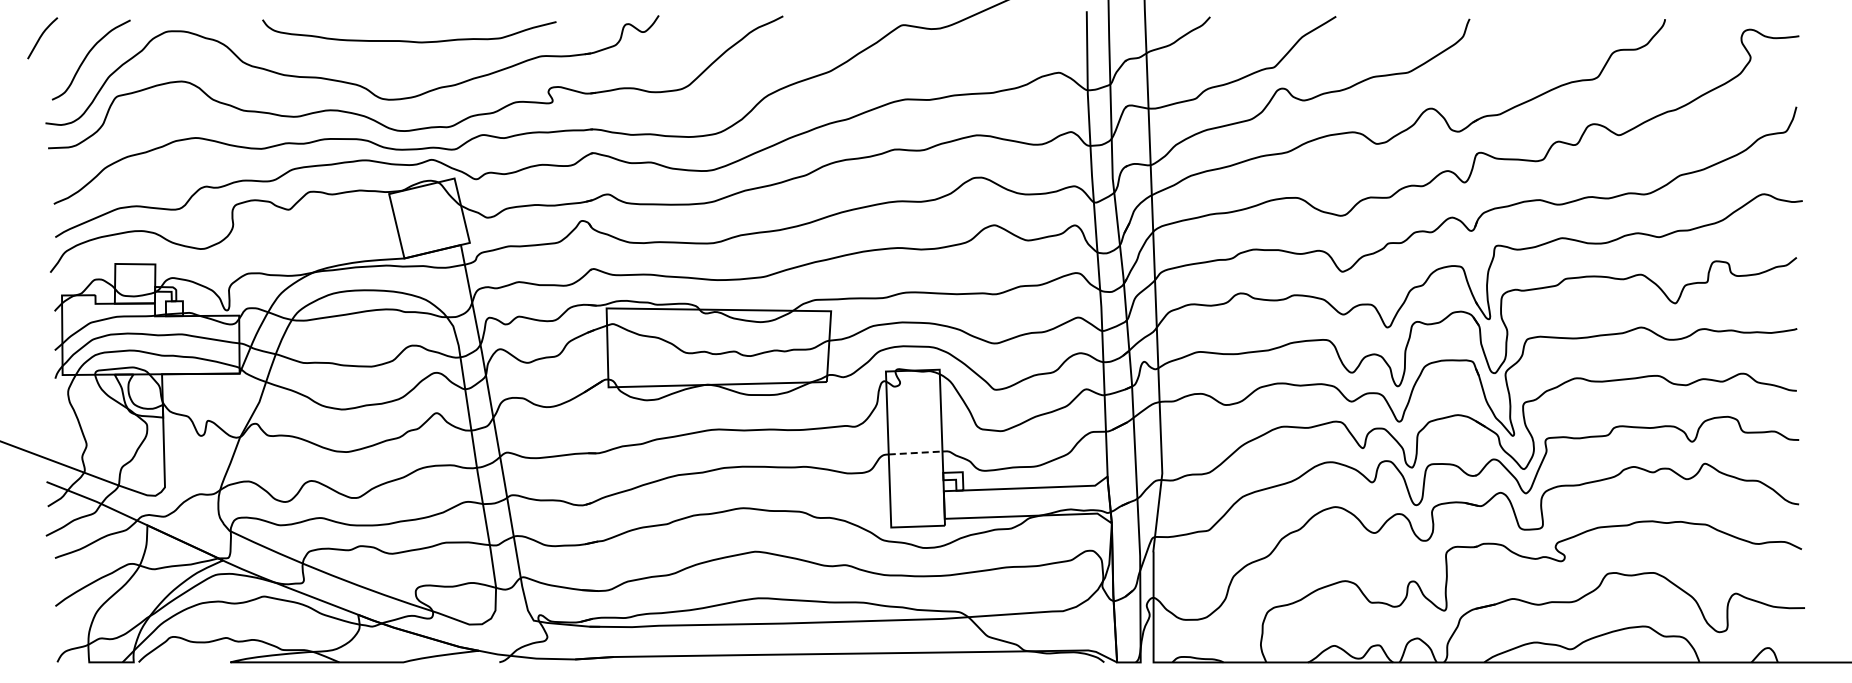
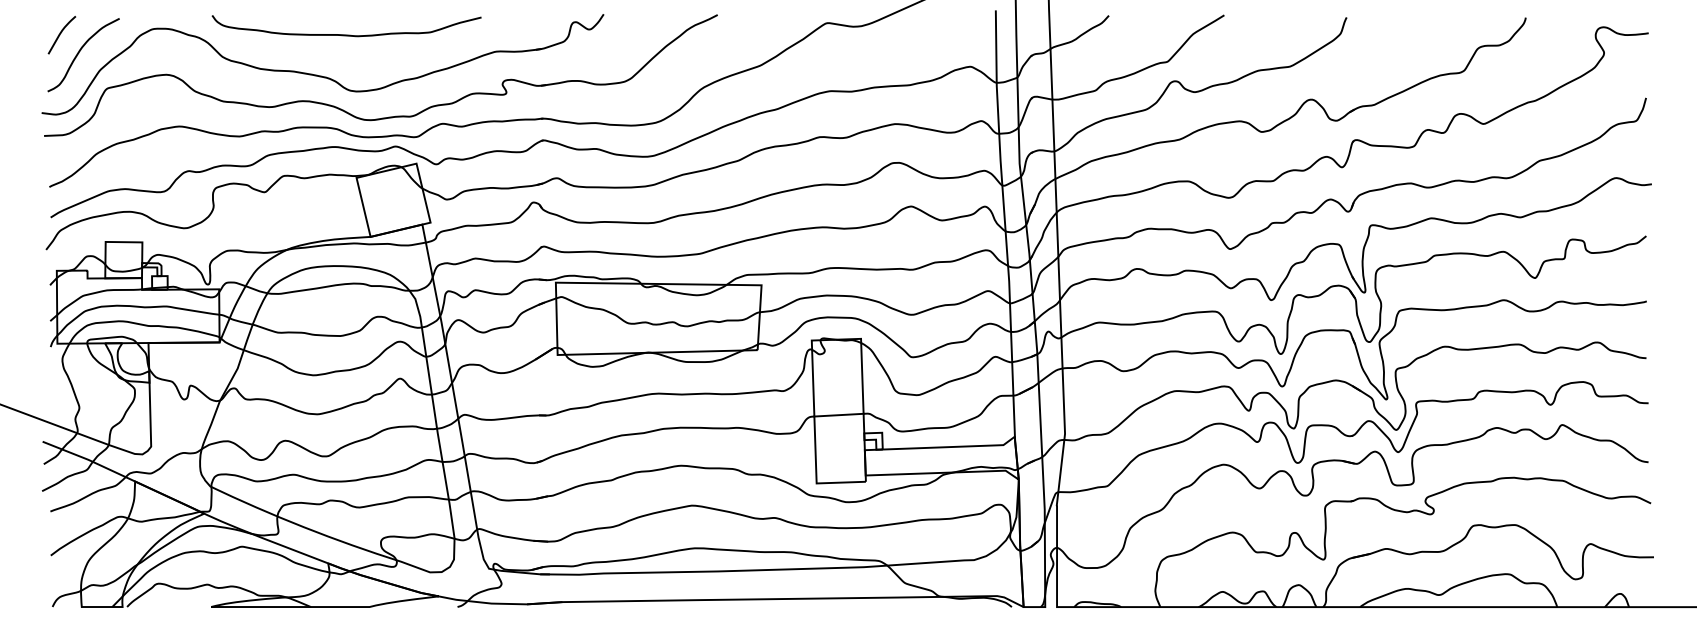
curve: (41, 37) -> (60, 34), moved
curve: (409, 40) -> (346, 34), moved
line: (915, 453) -> (838, 415), dashed -> solid

